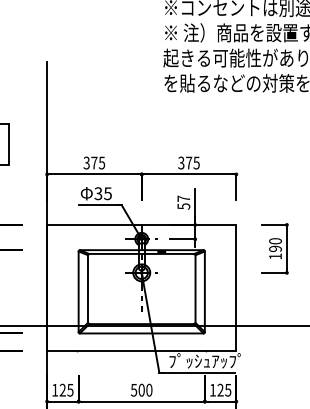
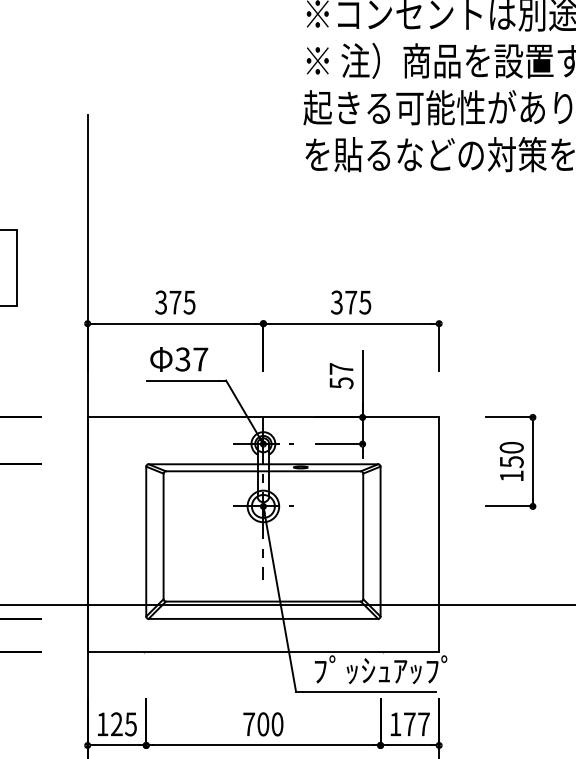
text: (107, 193) -> (199, 359), 35 -> 37
text: (275, 248) -> (511, 461), 190 -> 150
text: (224, 389) -> (417, 722), 125 -> 177
text: (133, 390) -> (248, 724), 500 -> 700

